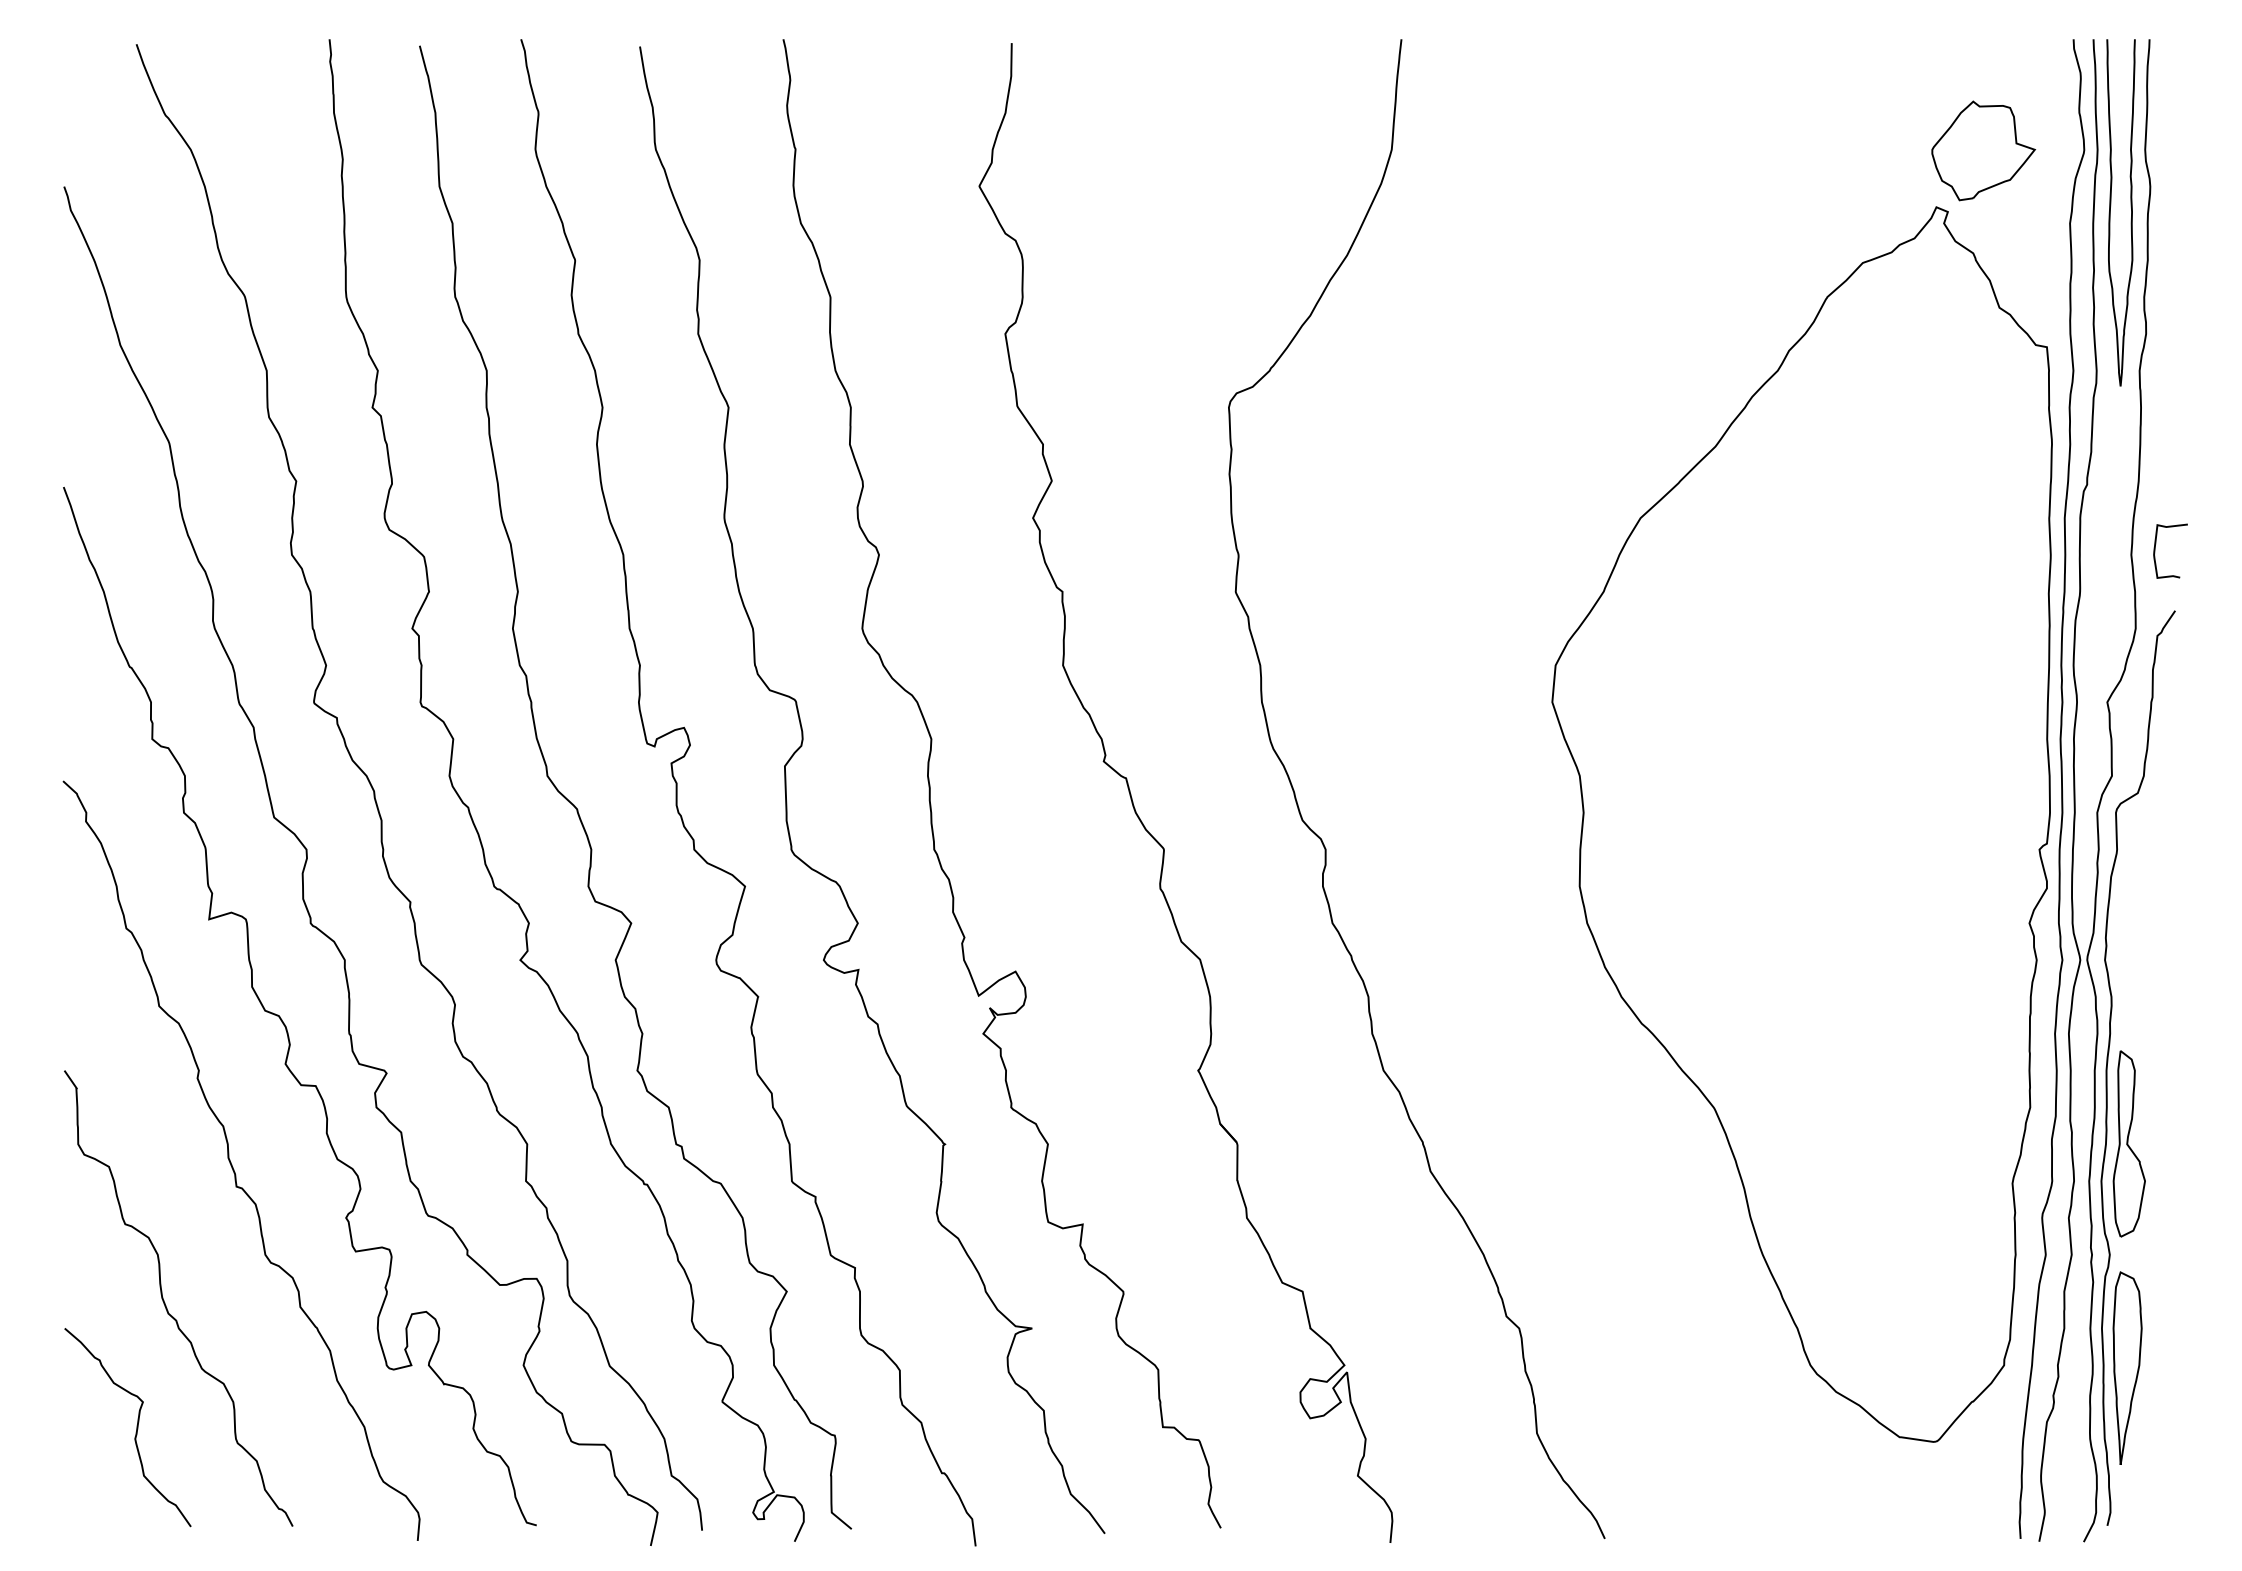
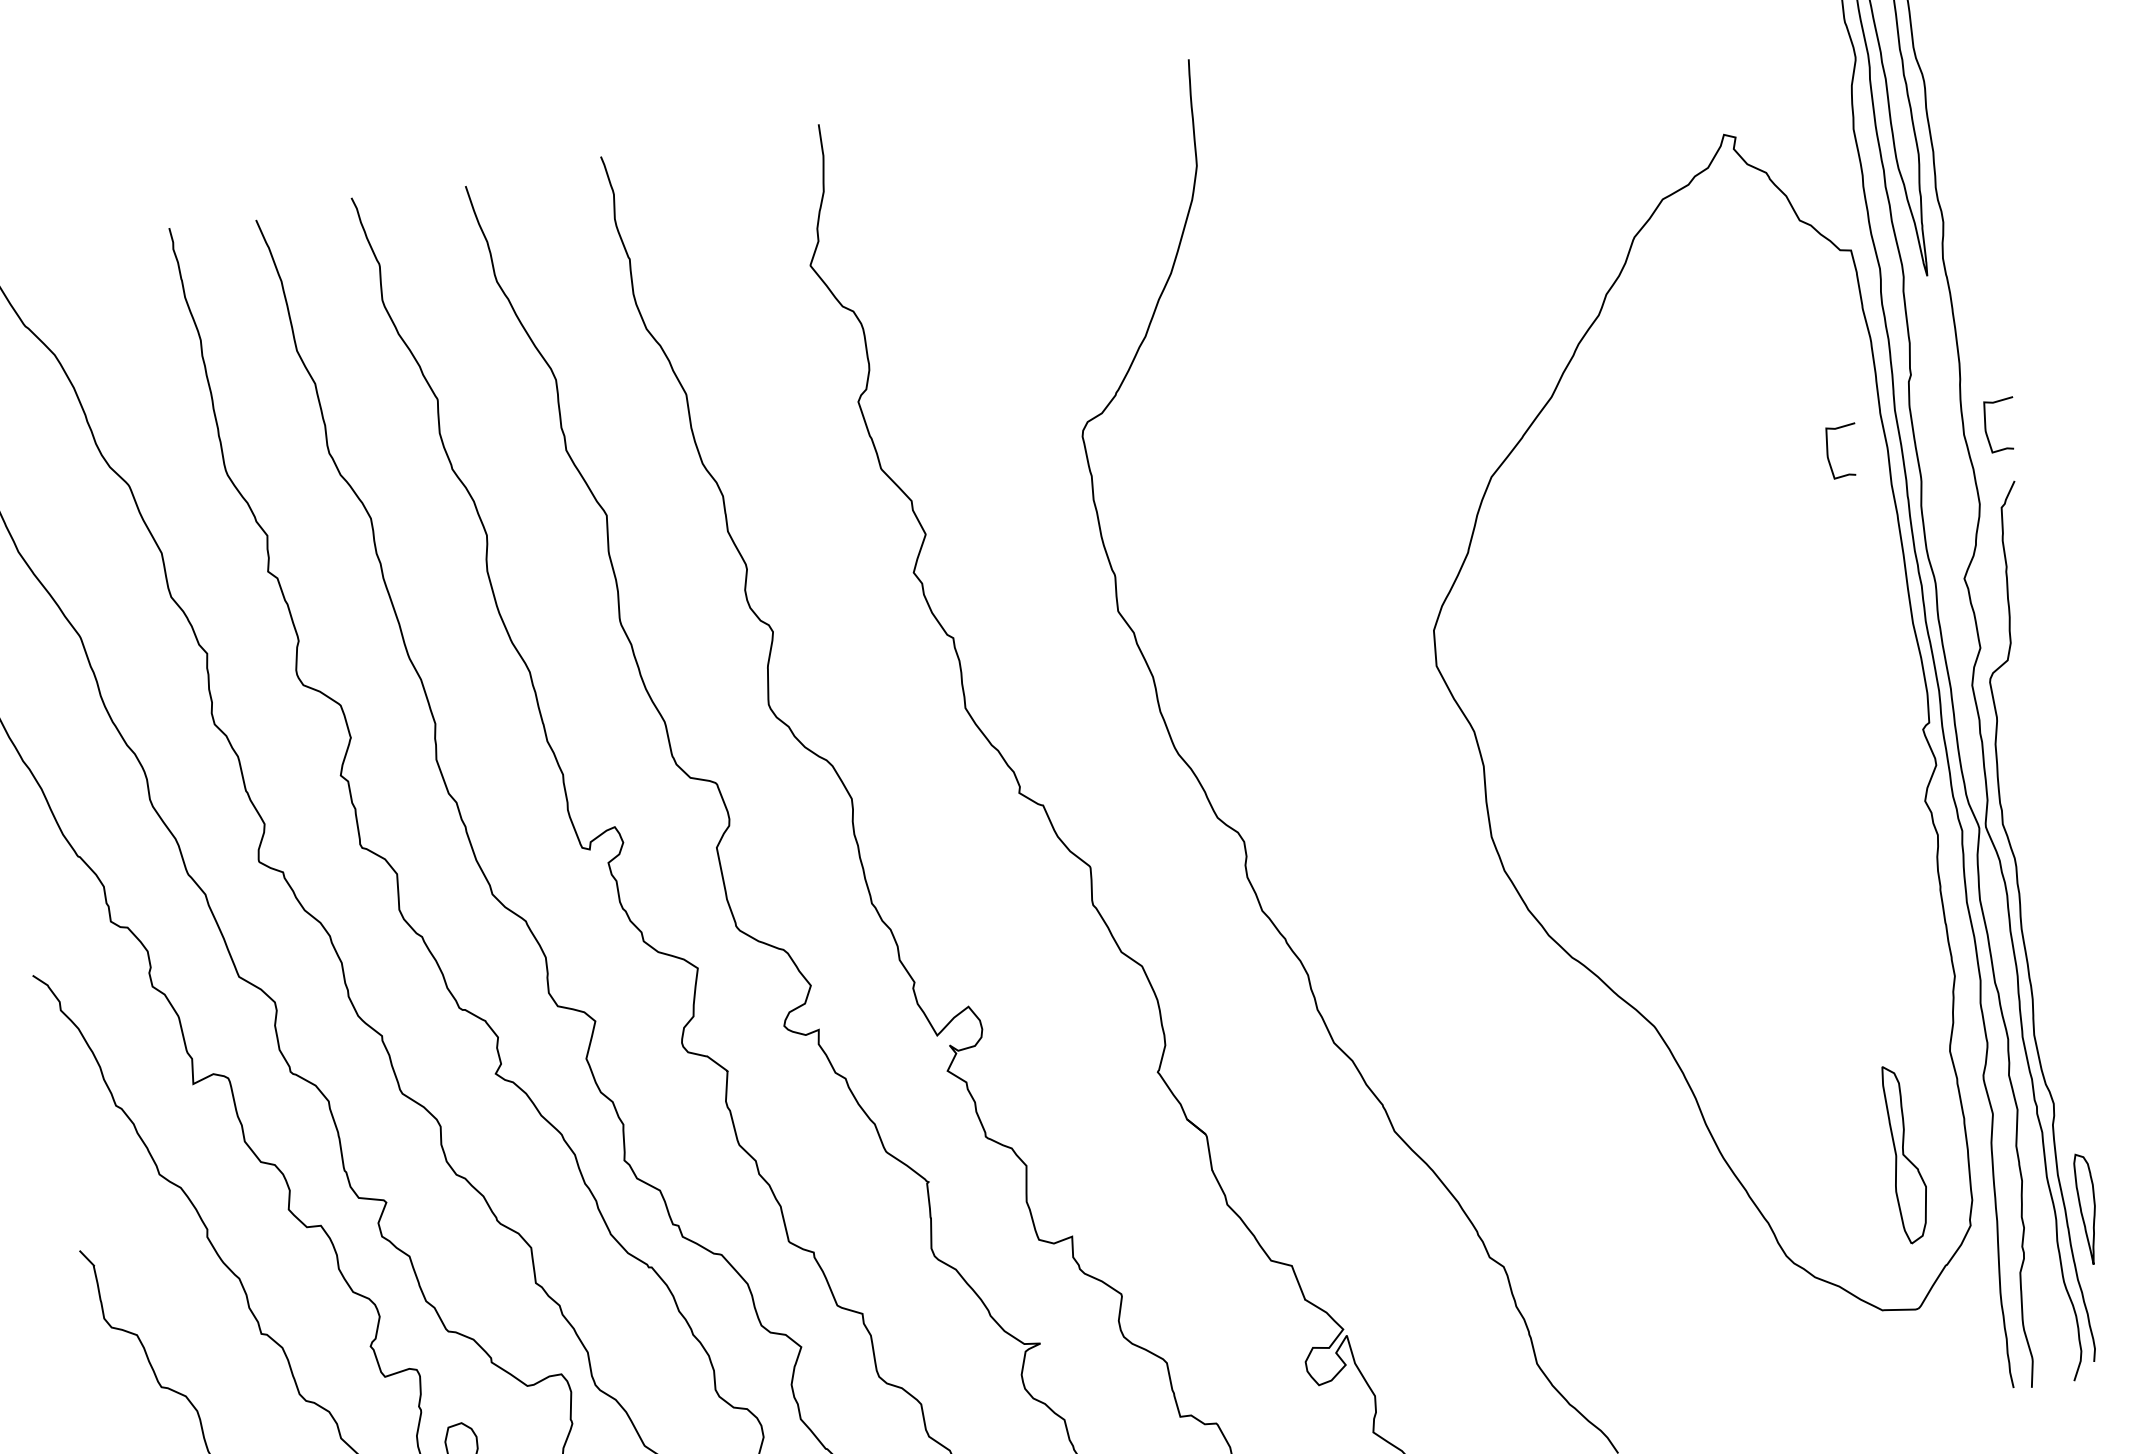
part: (1983, 150) -> (1759, 73), removed
curve: (1989, 550) -> (1828, 452), added
part: (2128, 1143) -> (1904, 1153), moved
part: (2127, 1367) -> (2088, 1208), size x0.6

